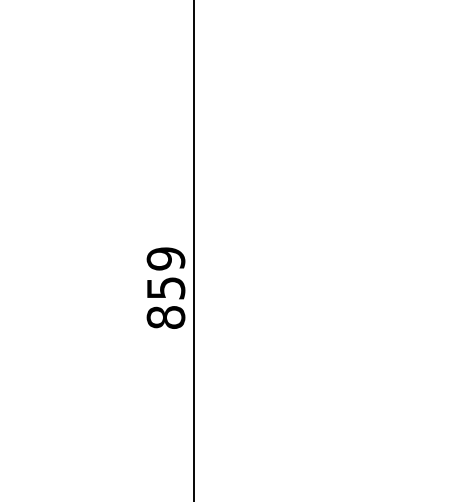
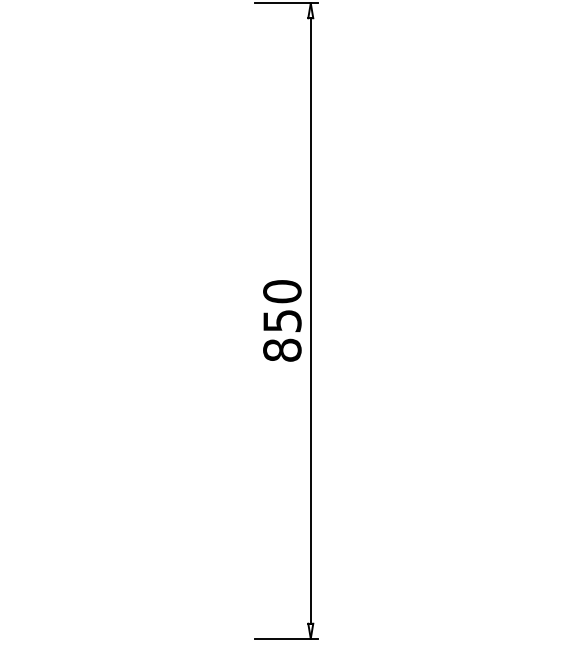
text: (166, 258) -> (282, 291), 859 -> 850

